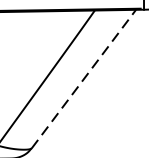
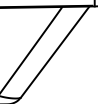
line: (84, 78) -> (55, 51), dashed -> solid

